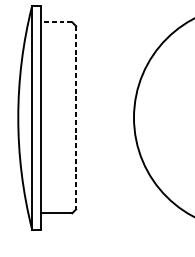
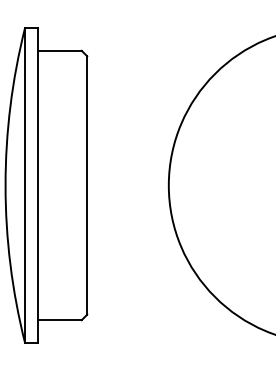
line: (56, 22) -> (59, 50), dashed -> solid
line: (76, 117) -> (87, 185), dashed -> solid

